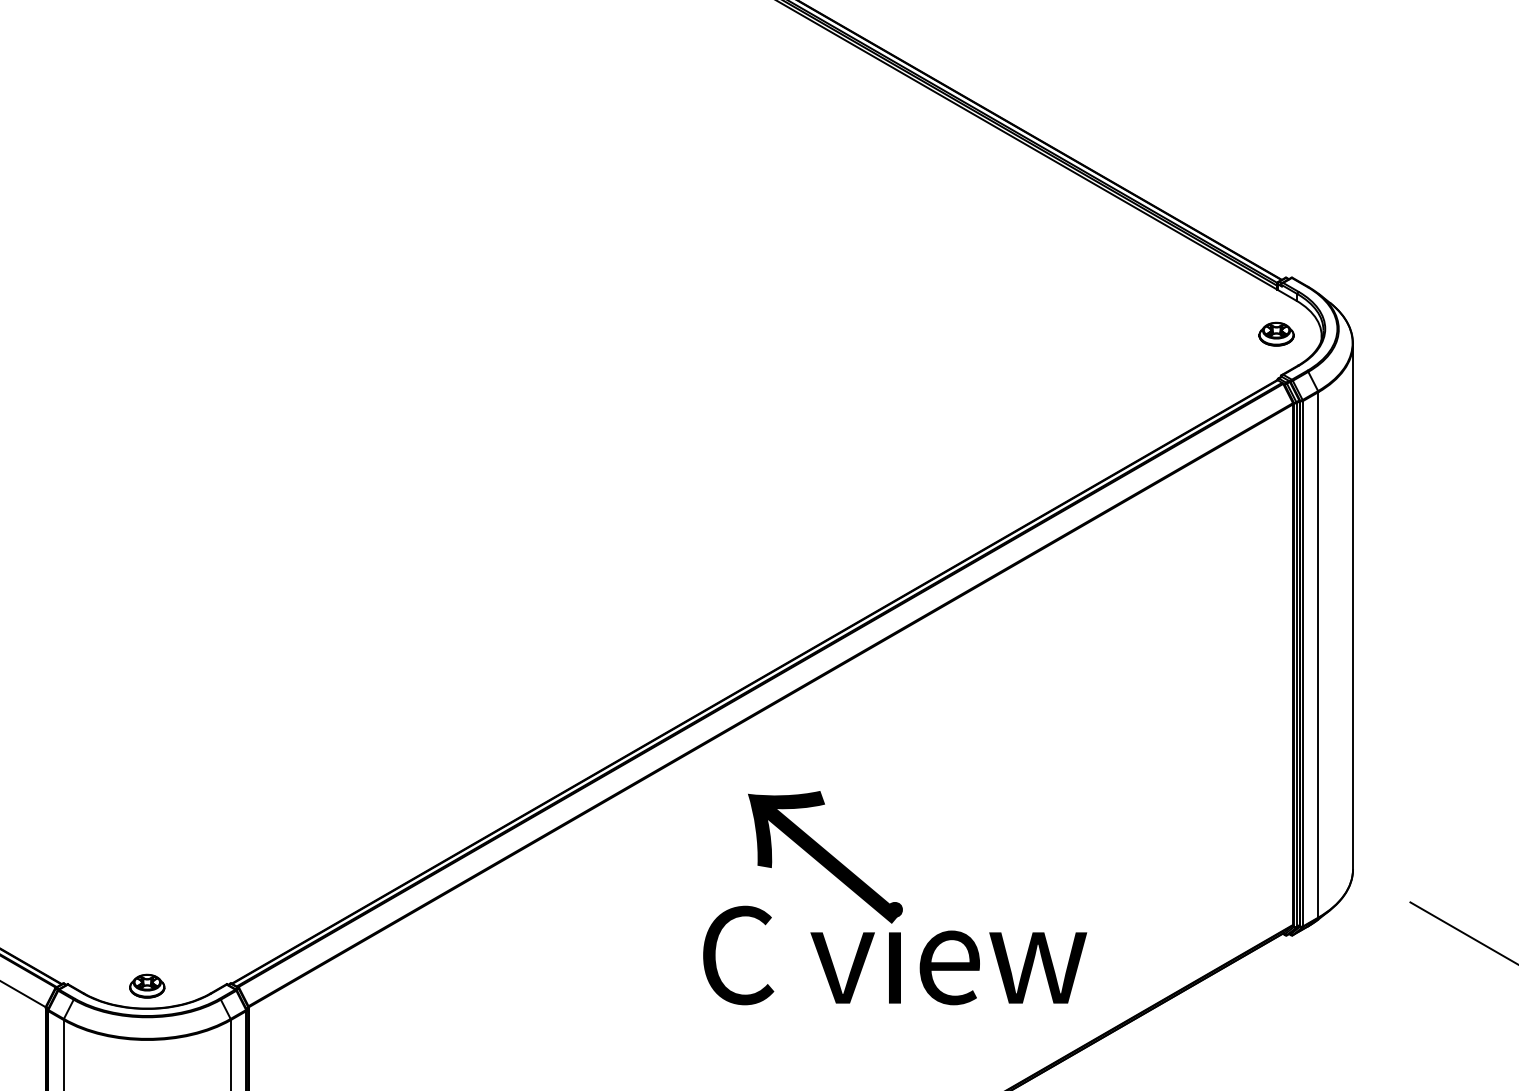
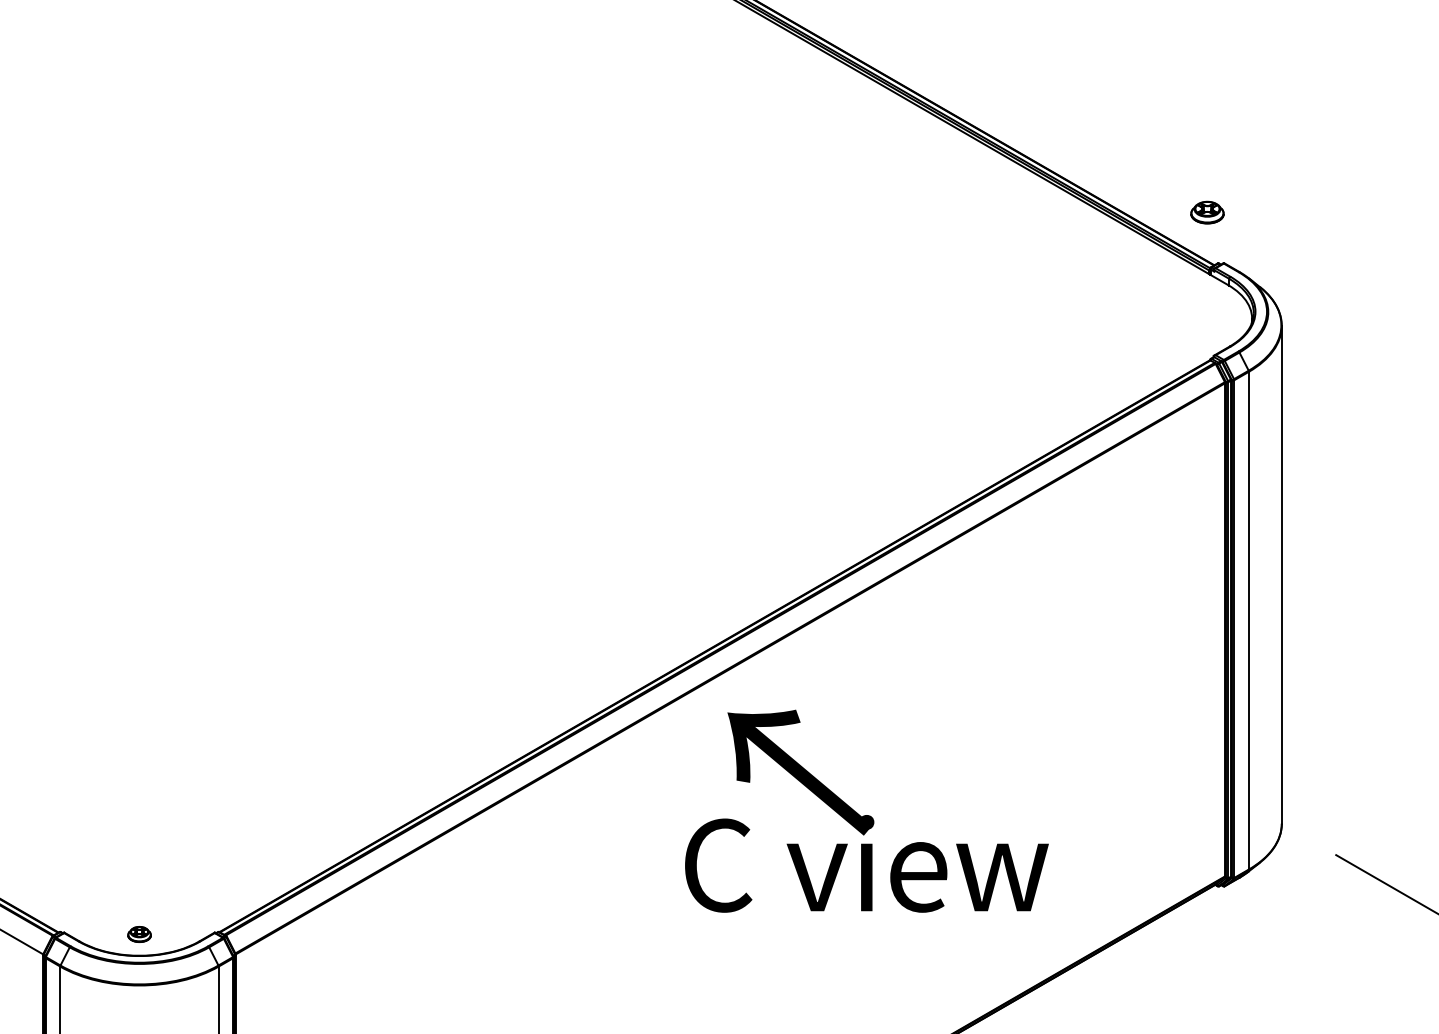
part: (1276, 333) -> (1207, 211), moved
text: (895, 898) -> (867, 811), moved
part: (147, 985) -> (139, 933), size x0.7

